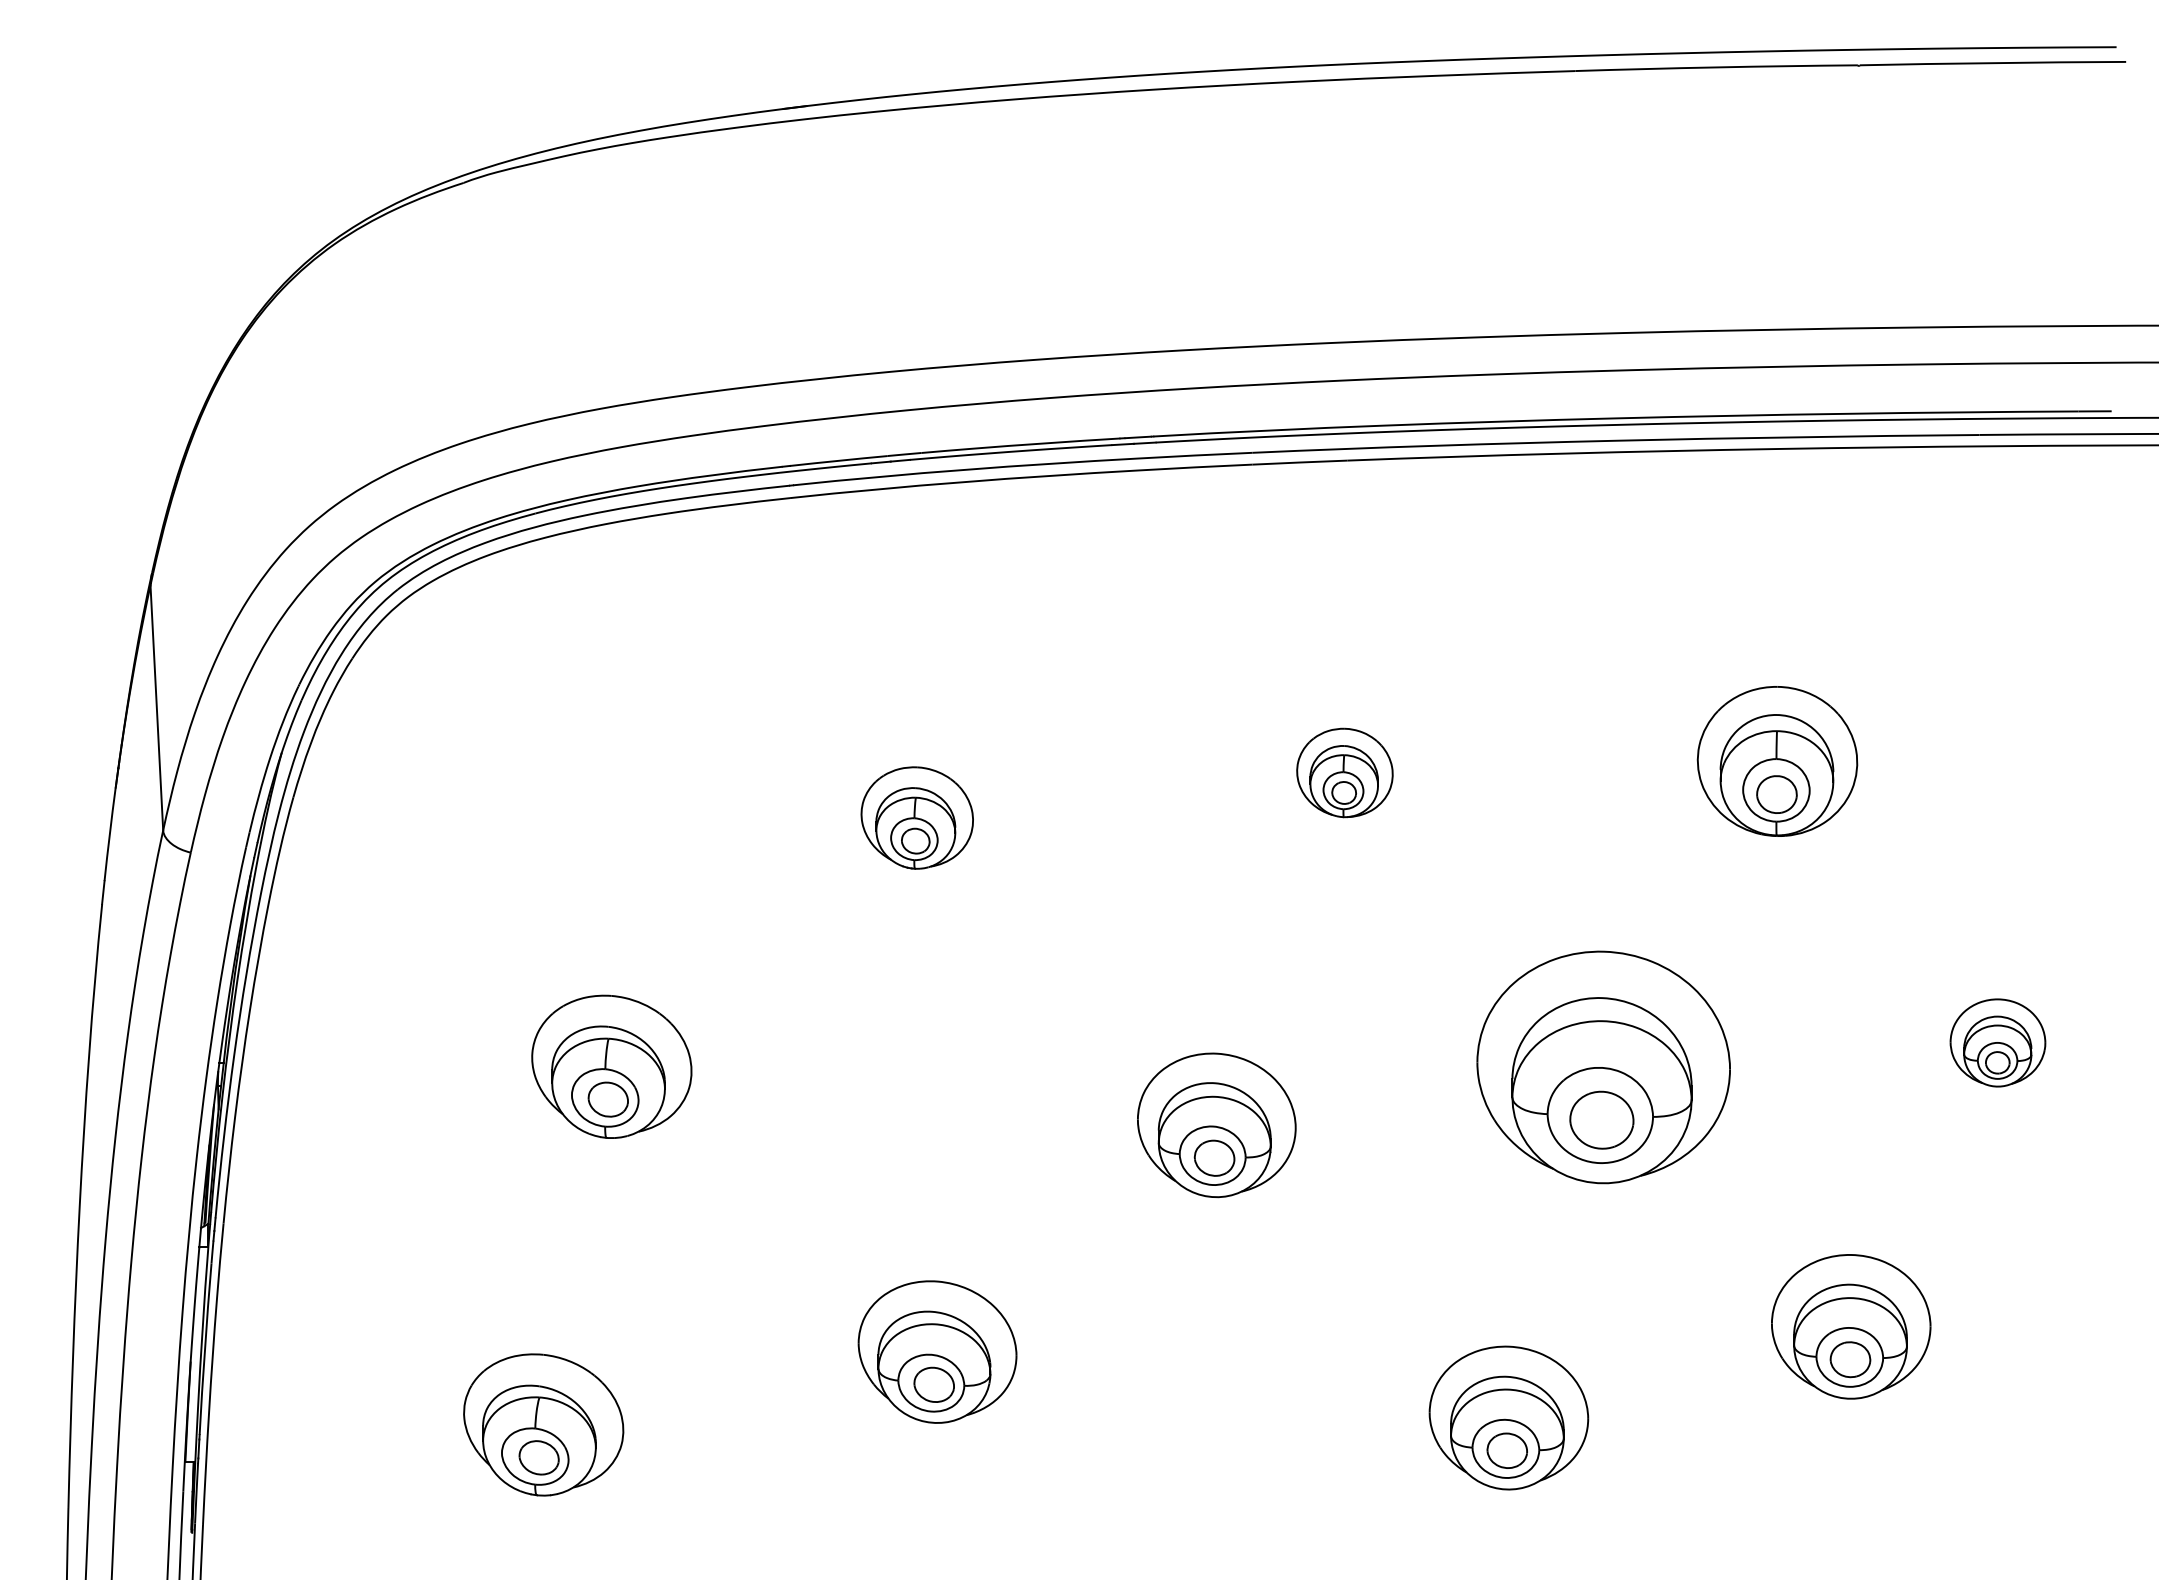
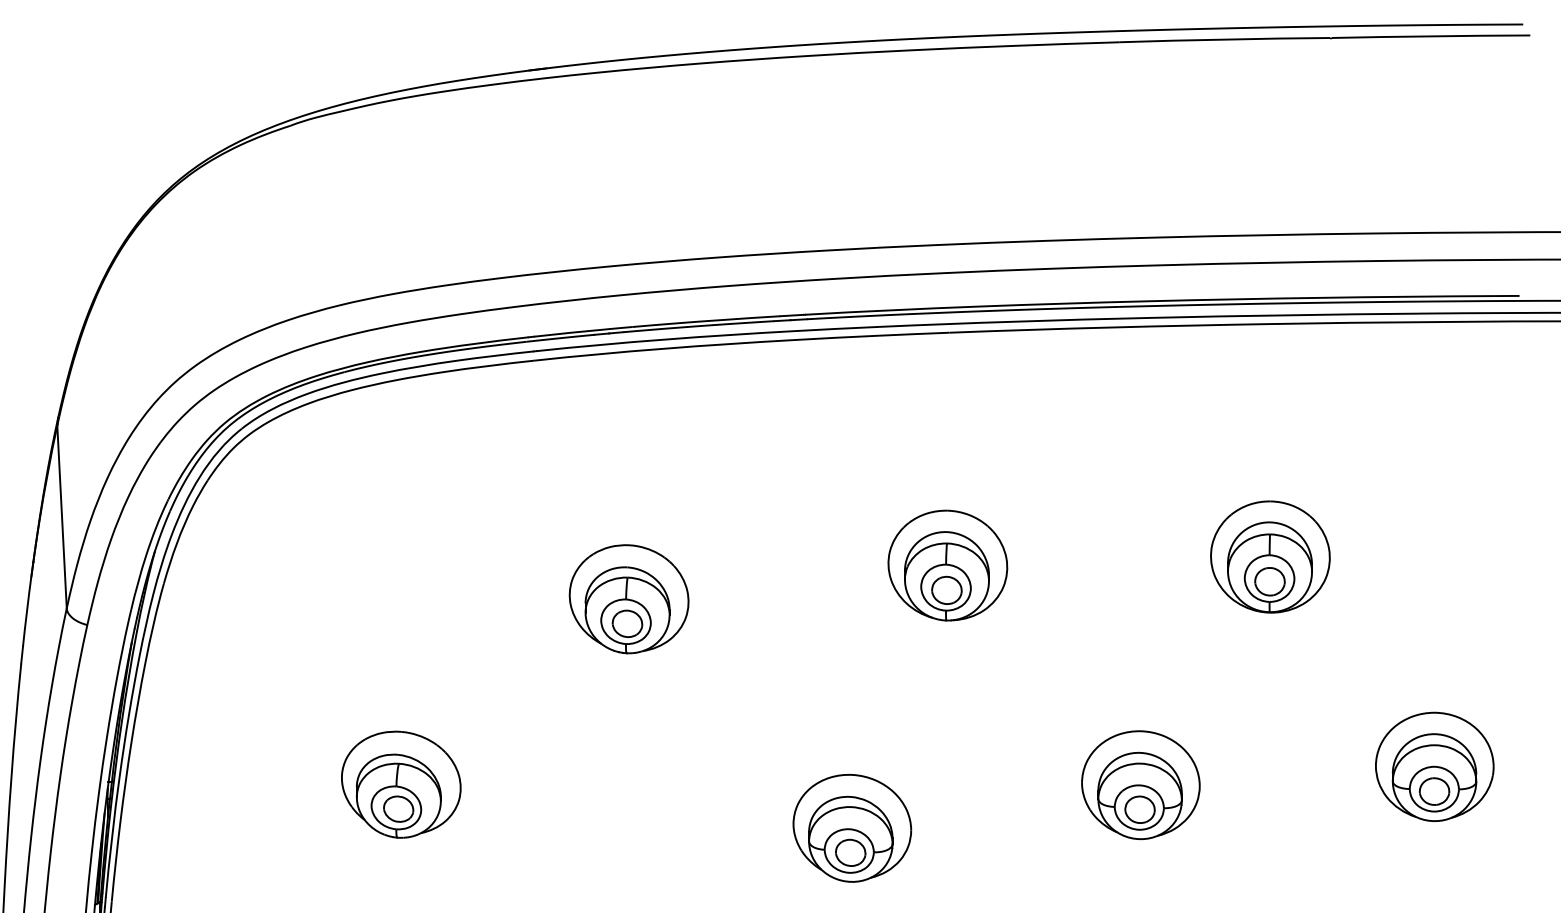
part: (1344, 772) -> (947, 565), size x1.67
part: (916, 817) -> (628, 598), size x1.43
part: (1997, 1042) -> (1434, 766), size x1.67
part: (1603, 1067) -> (1140, 785), size x0.62

